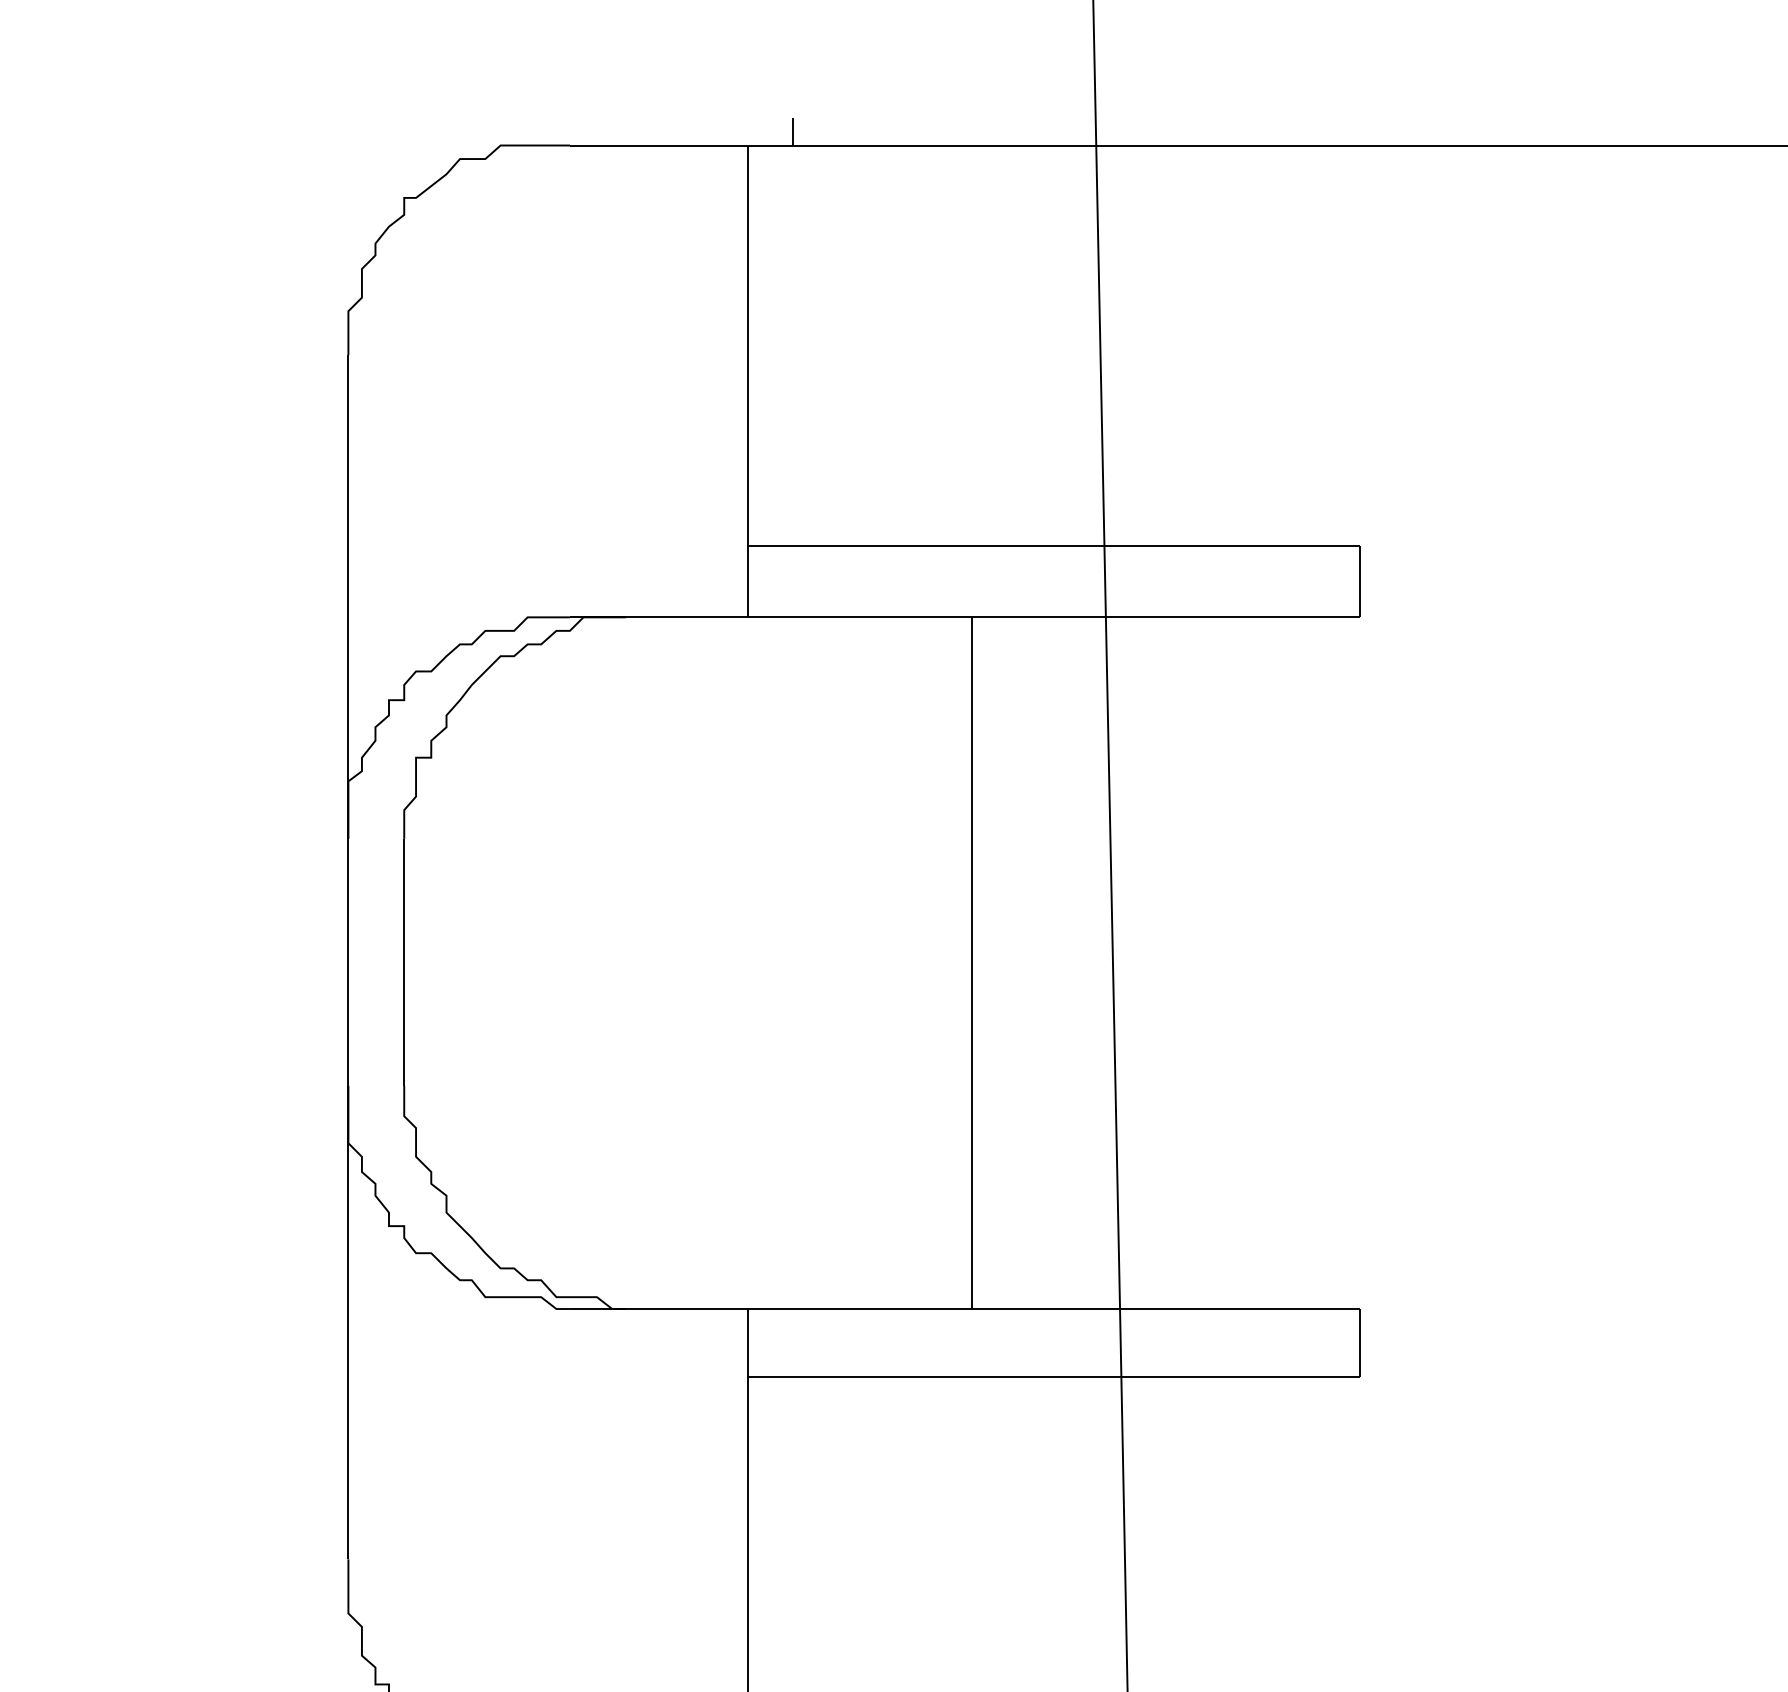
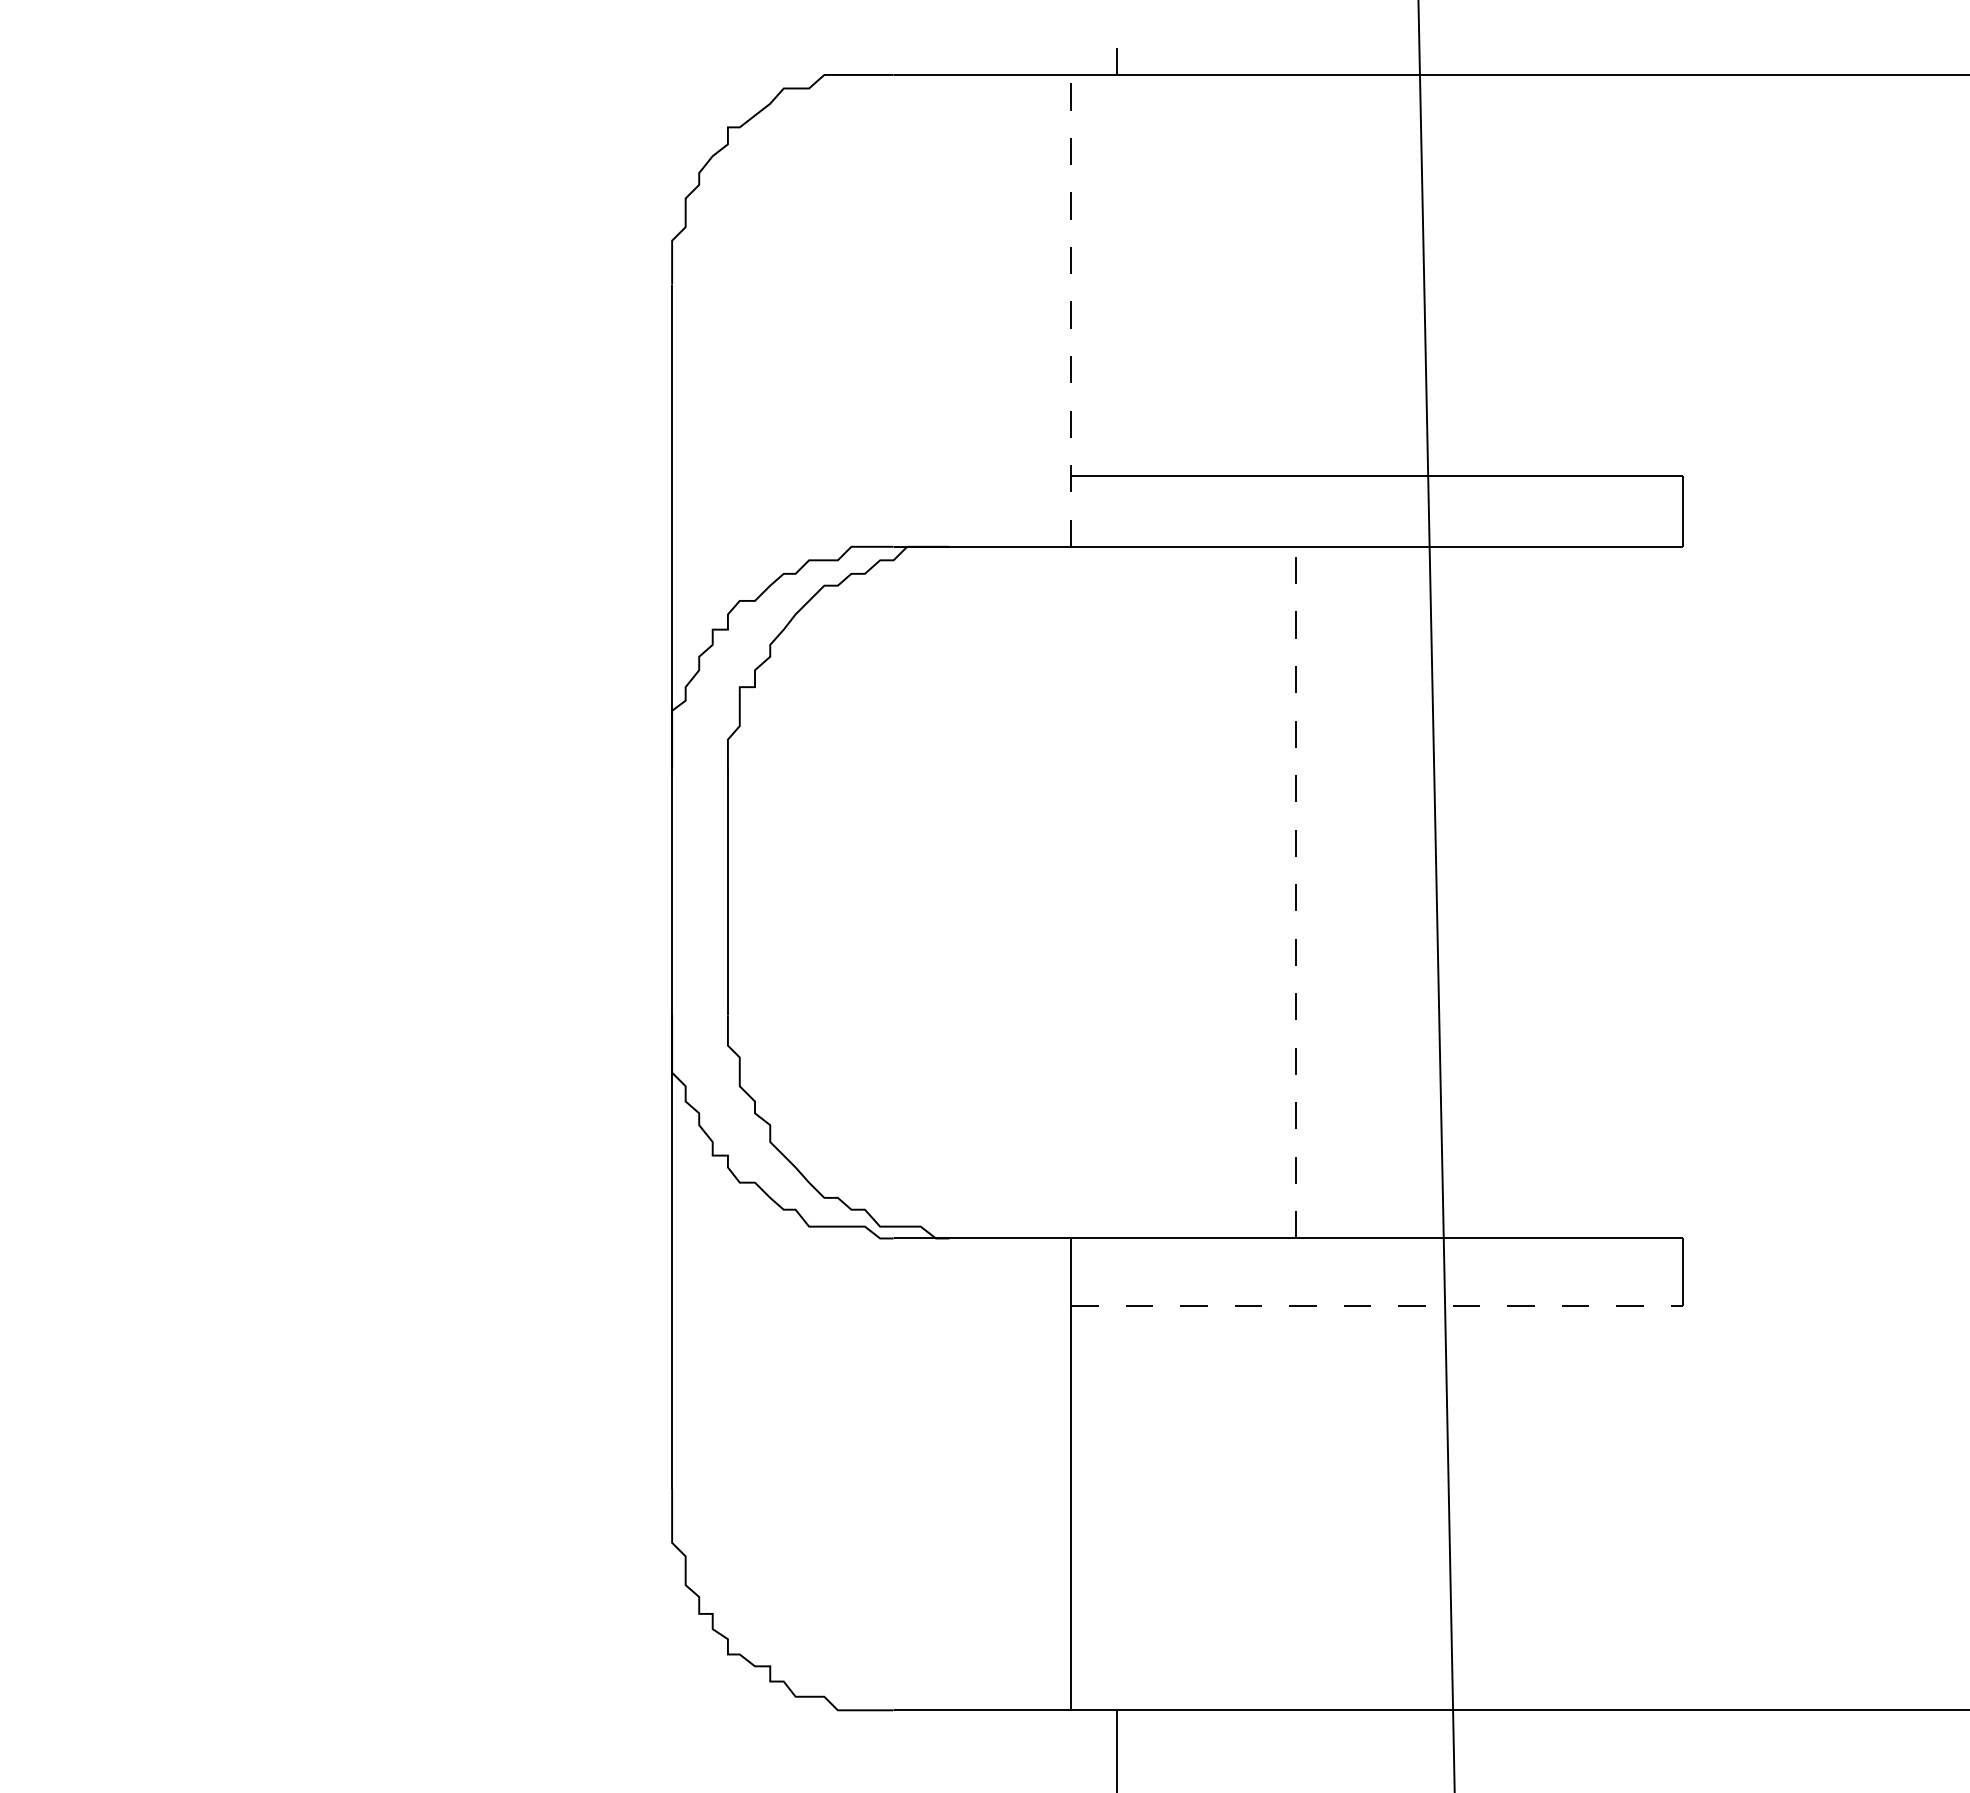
line: (747, 381) -> (1071, 310), solid -> dashed
line: (972, 963) -> (1296, 892), solid -> dashed
line: (1053, 1377) -> (1377, 1306), solid -> dashed

